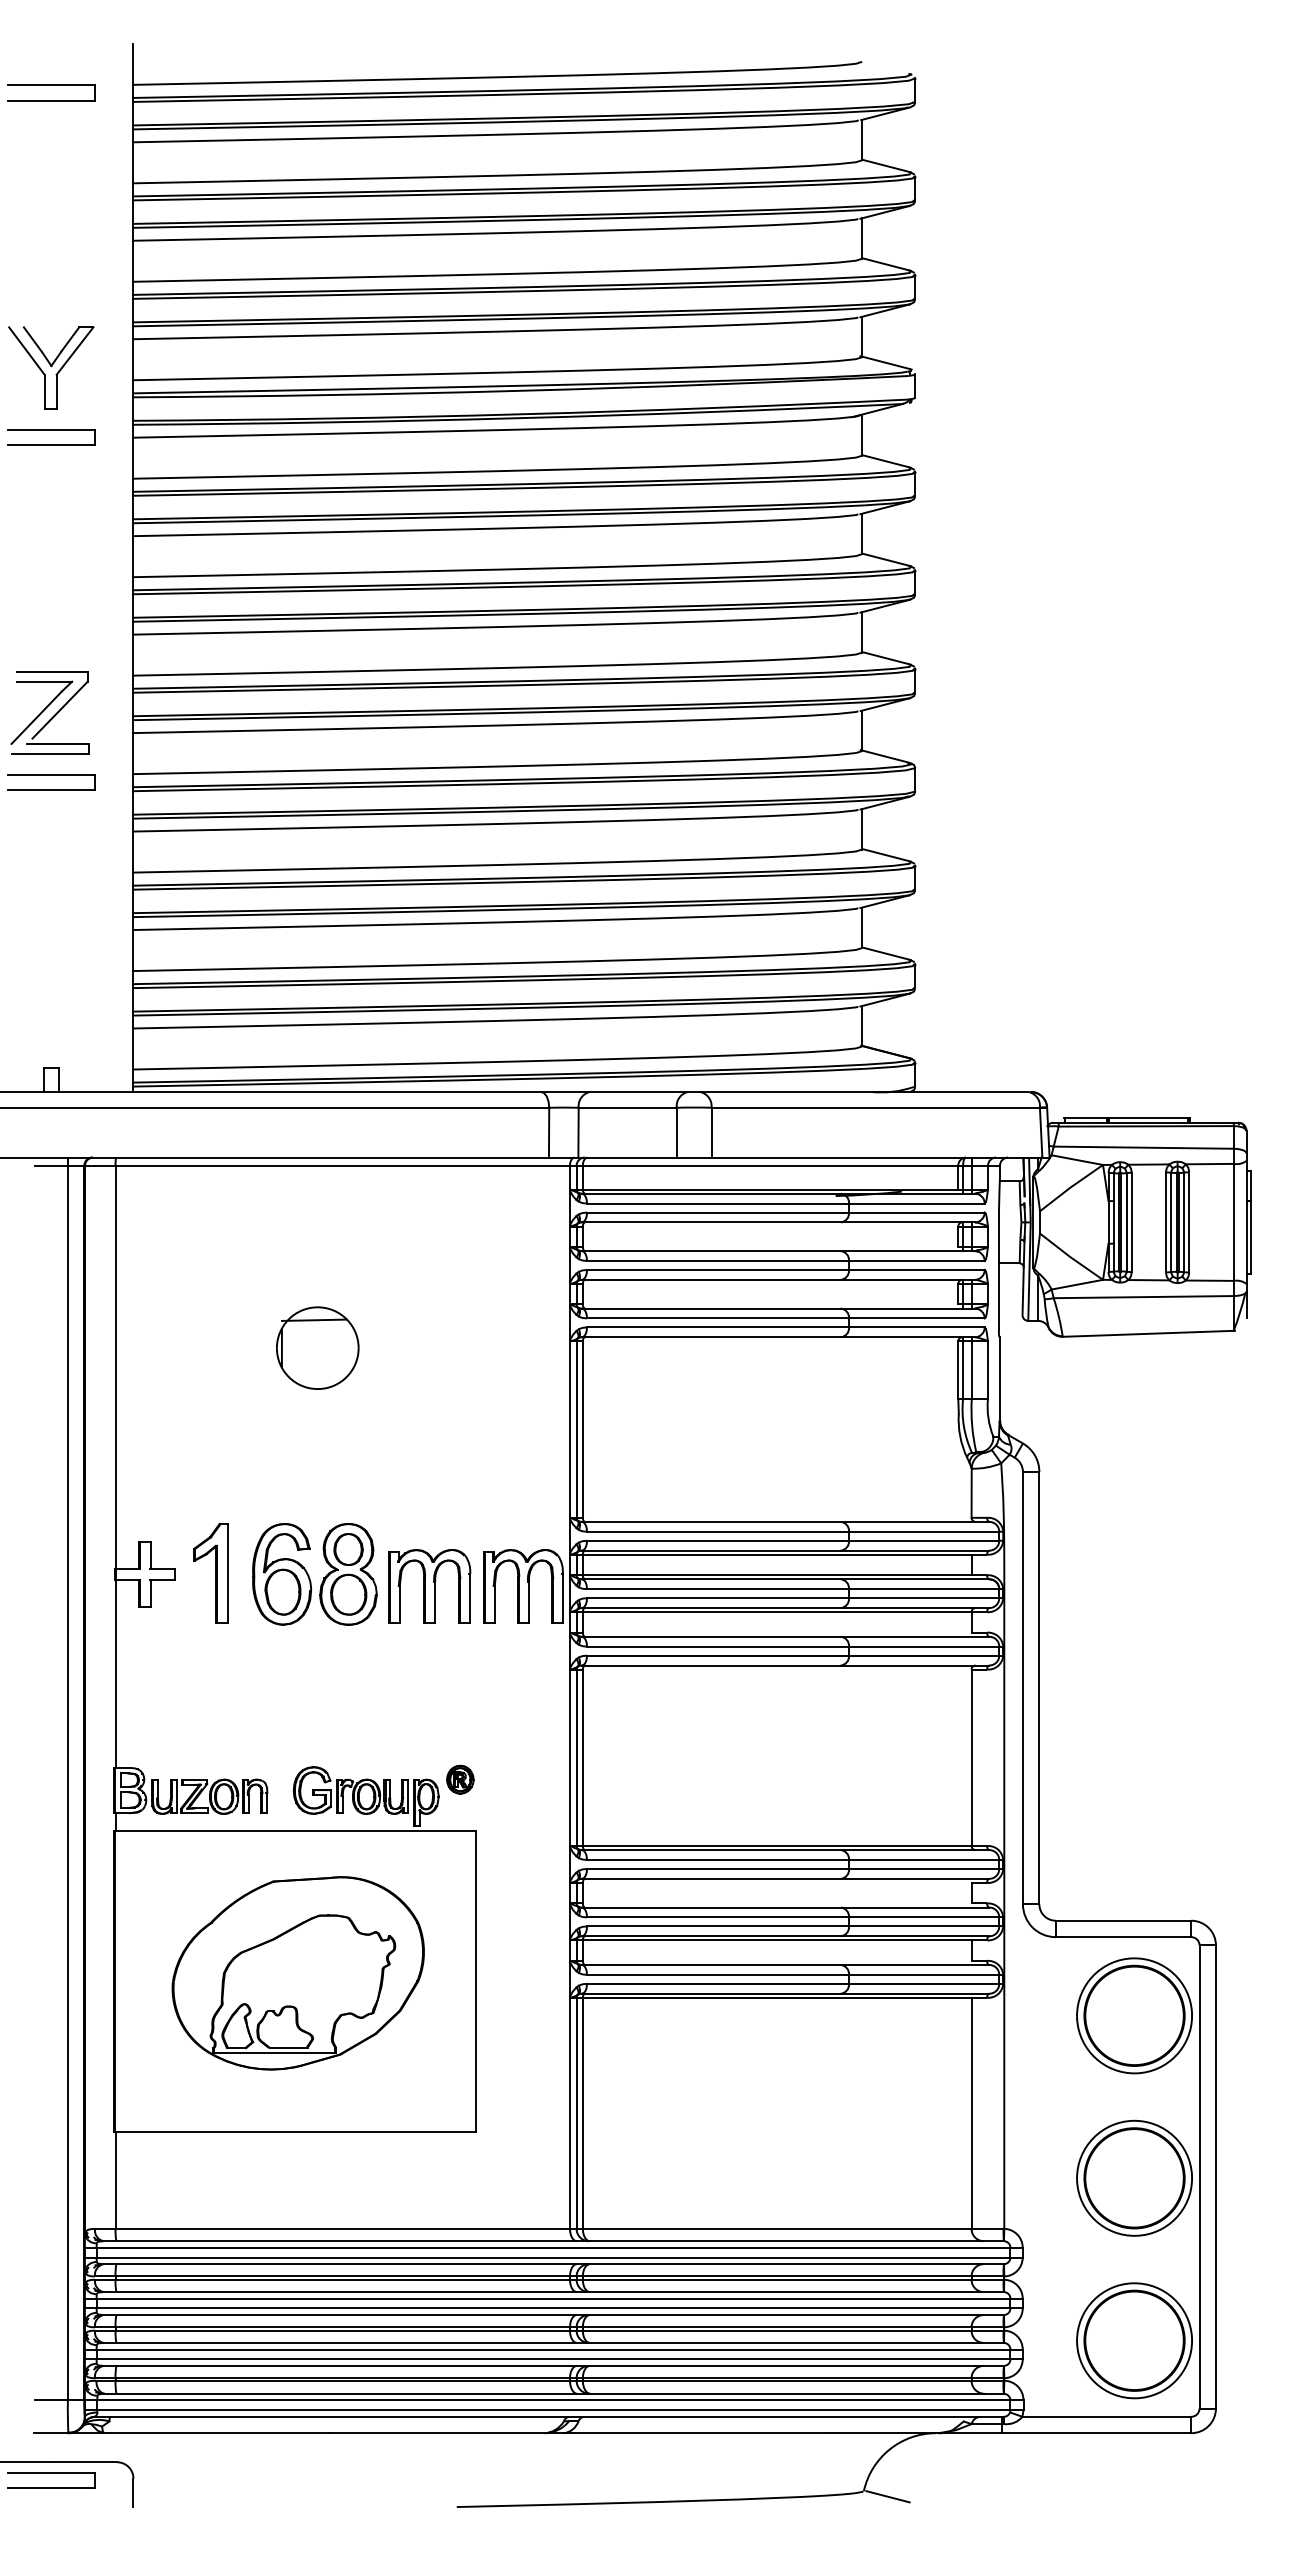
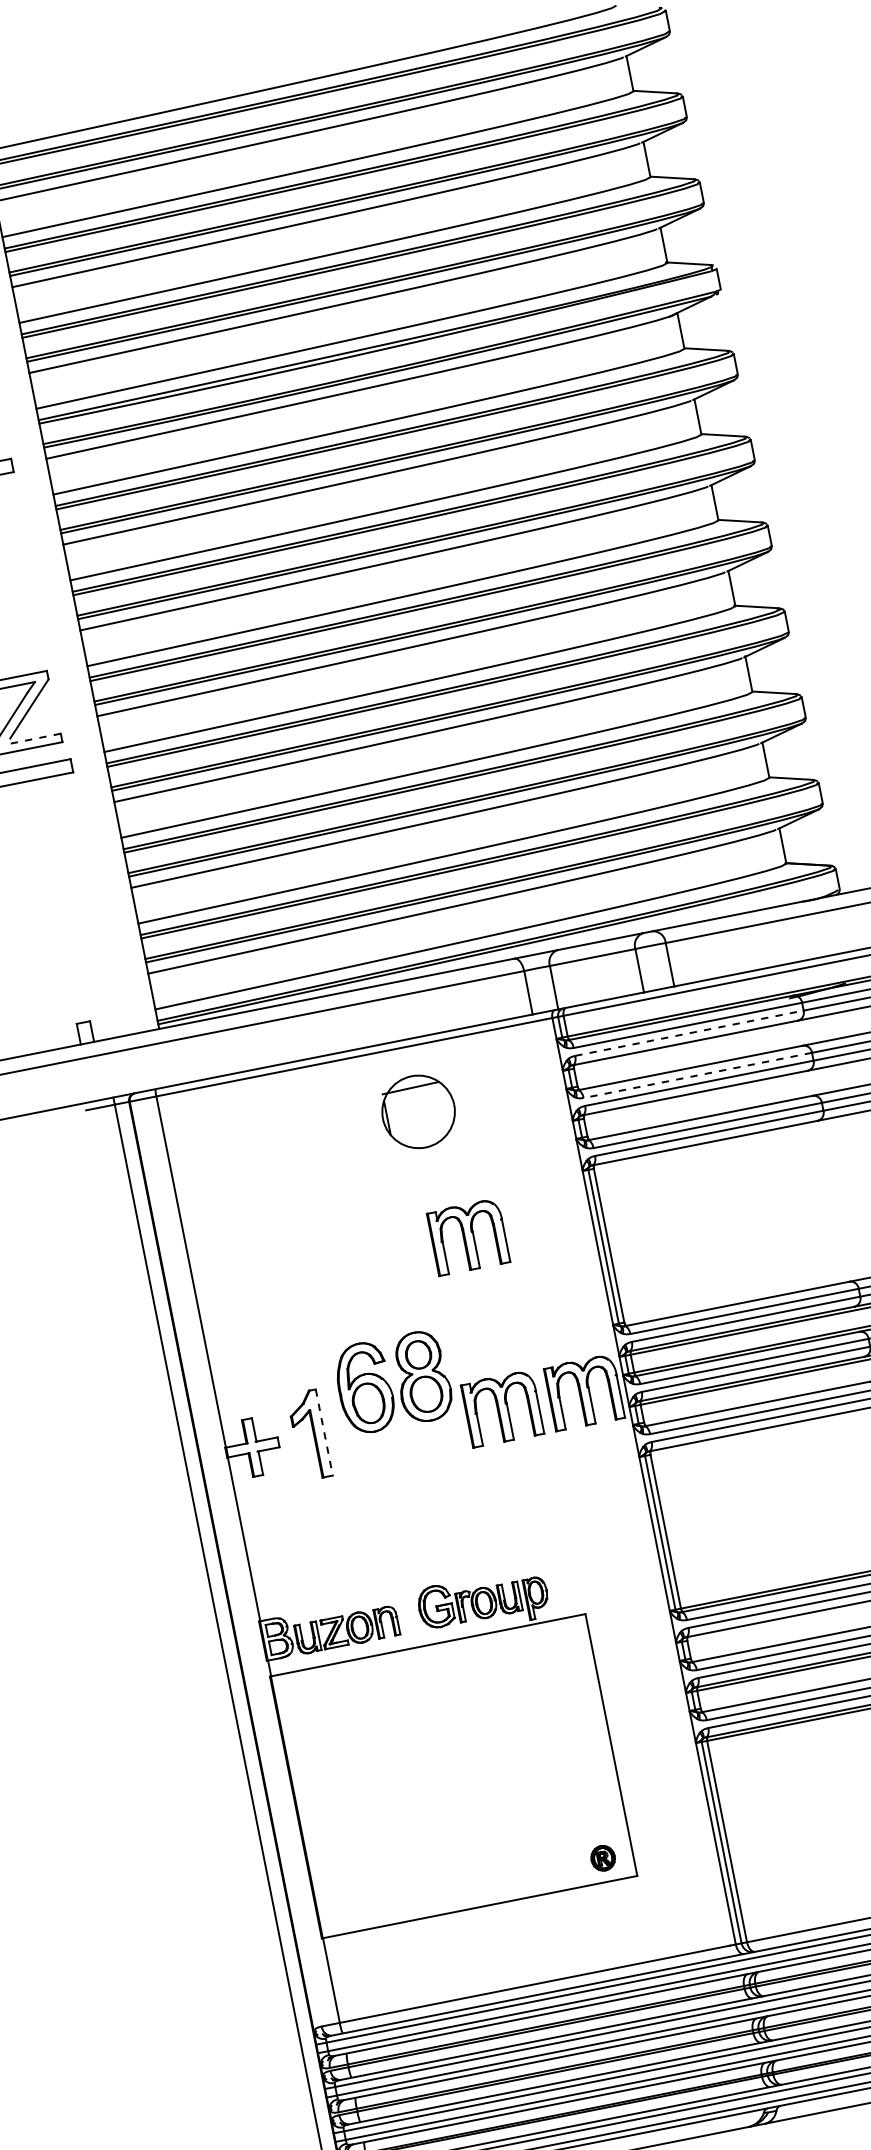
line: (57, 744) -> (33, 739), solid -> dashed
line: (718, 1212) -> (689, 1033), solid -> dashed
line: (717, 1260) -> (697, 1075), solid -> dashed
part: (317, 1347) -> (418, 1111), moved
part: (429, 1389) -> (468, 1237), added
line: (227, 1574) -> (324, 1433), solid -> dashed
part: (314, 1574) -> (393, 1382), moved
part: (460, 1779) -> (603, 1858), moved
part: (297, 1973) -> (454, 1768), removed

